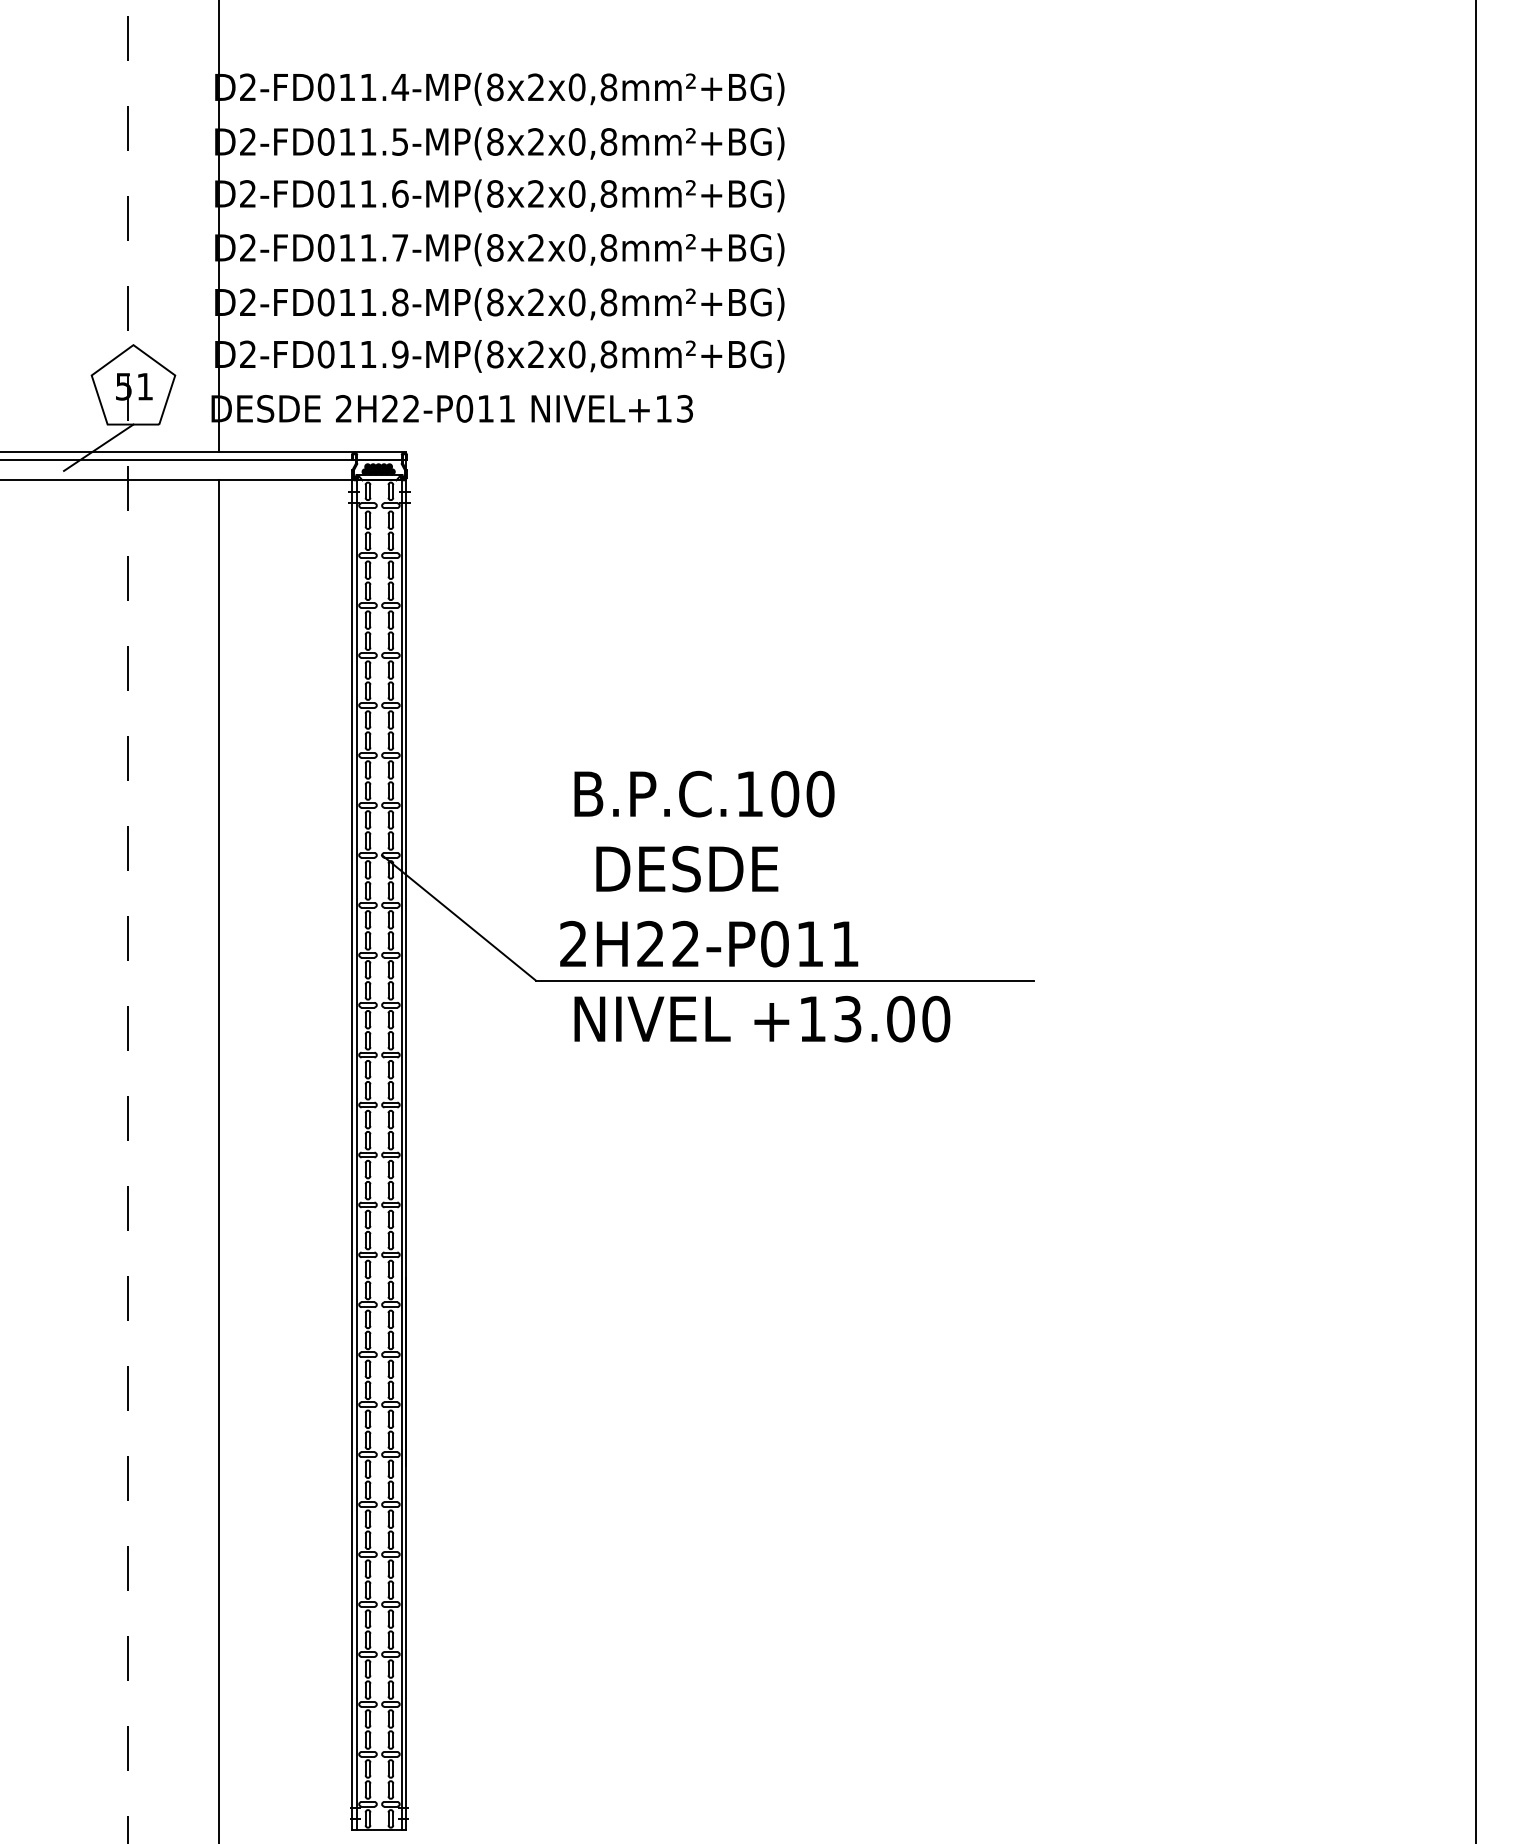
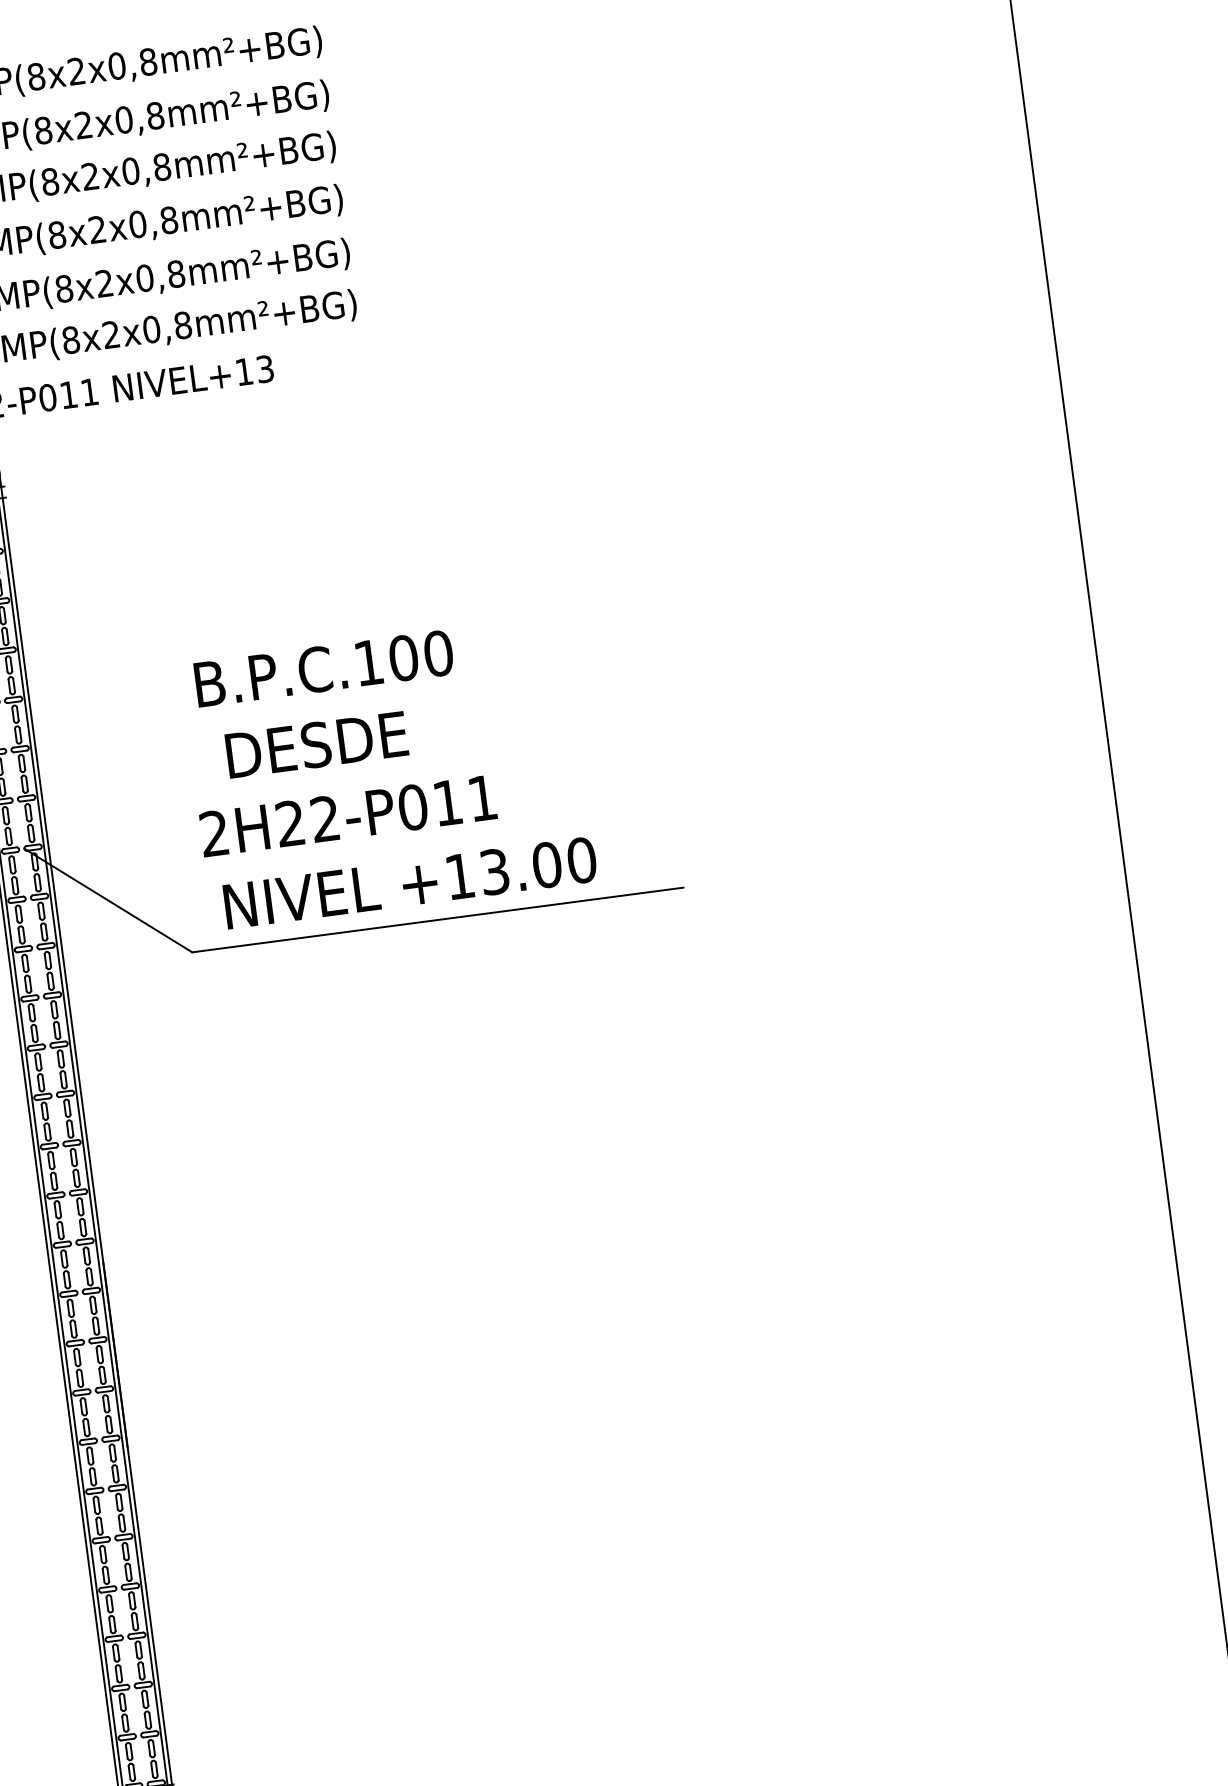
text: (755, 906) -> (389, 772), moved

